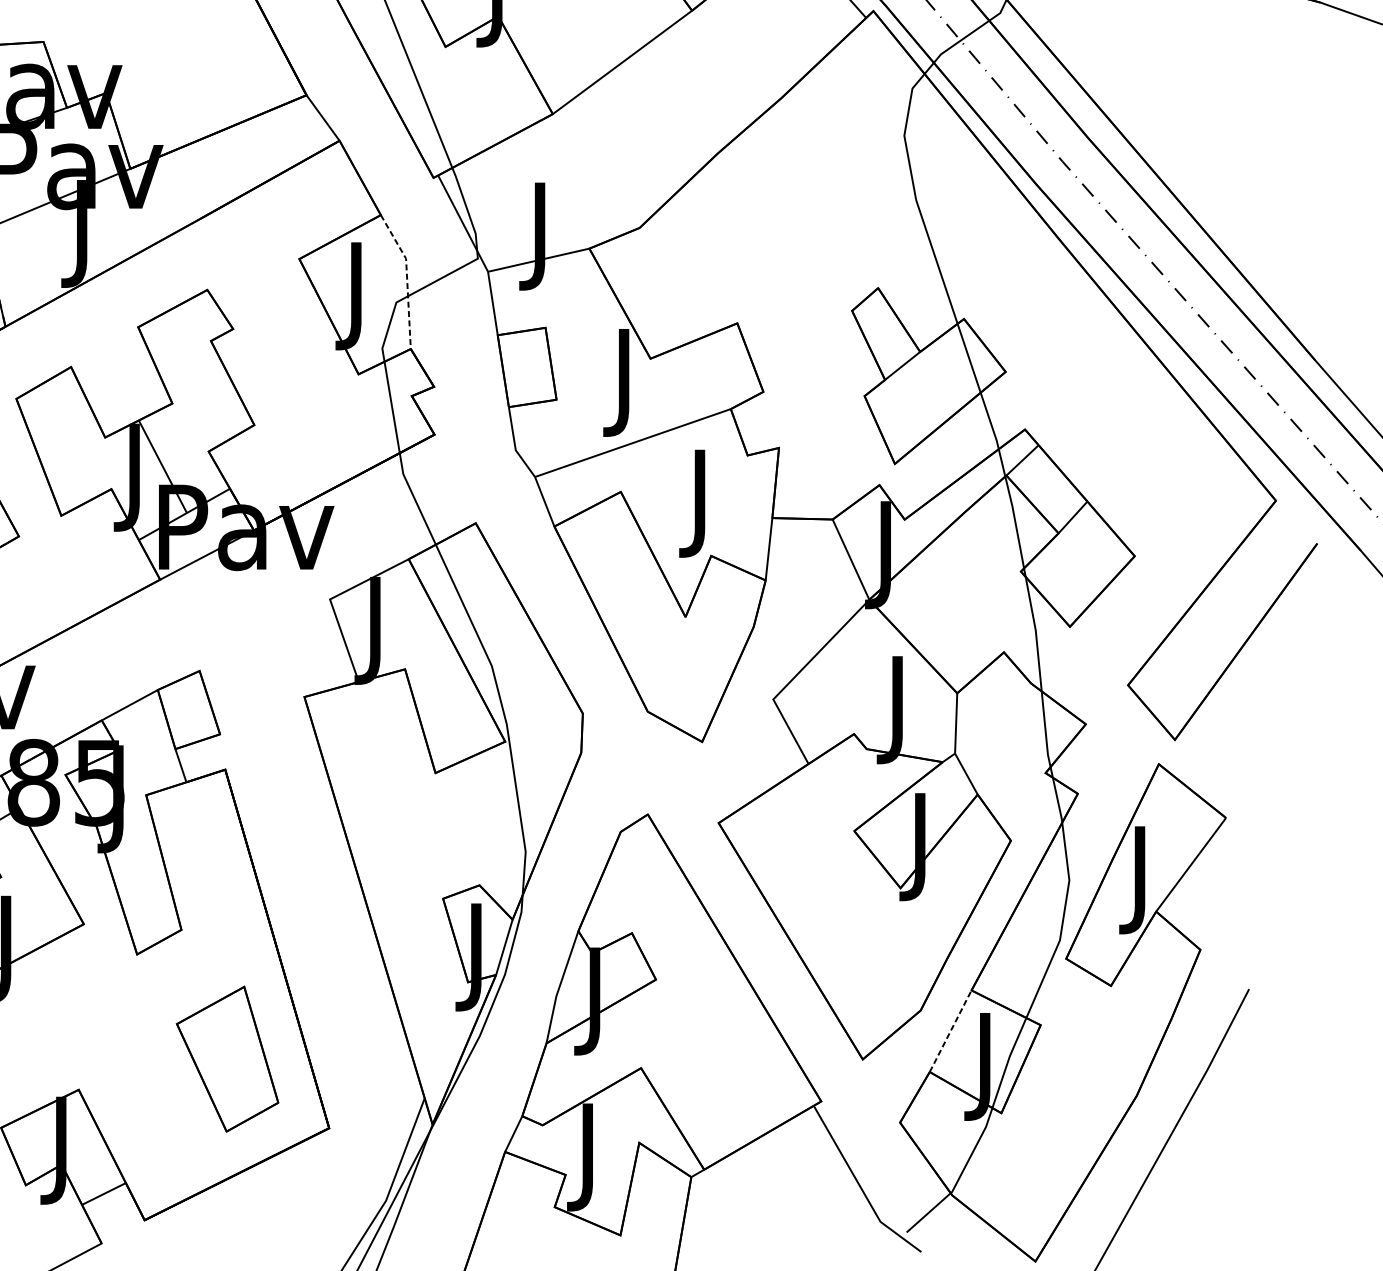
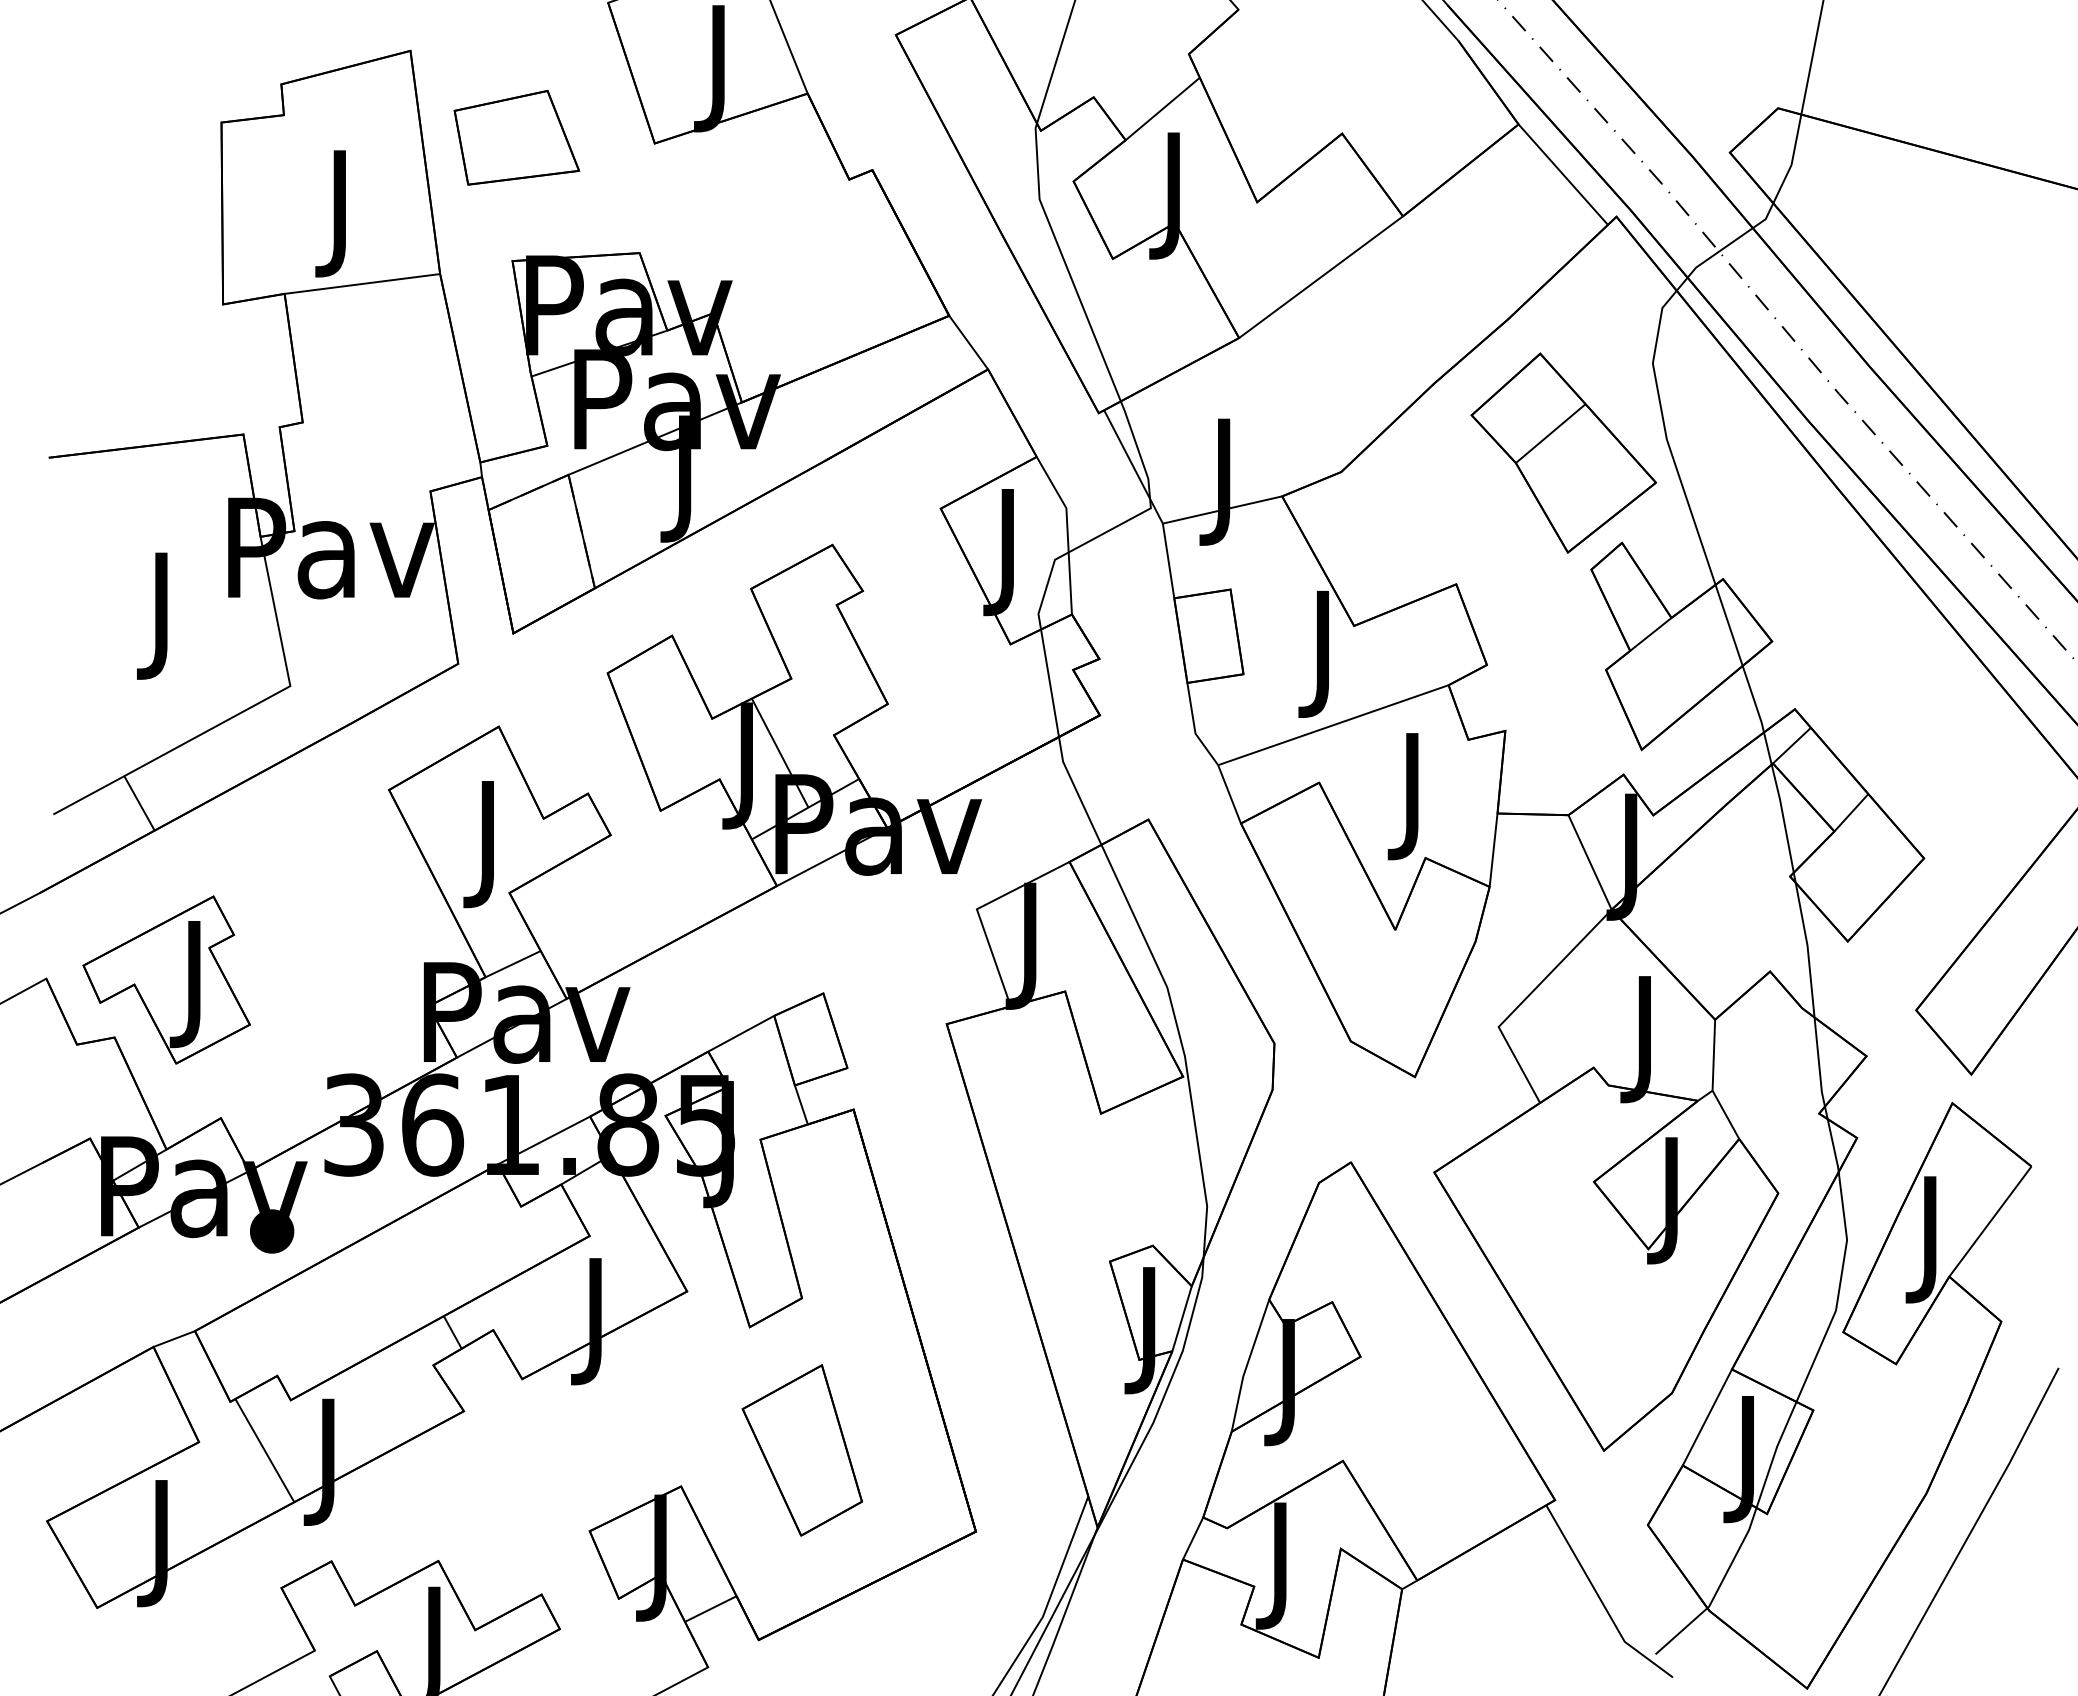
part: (828, 211) -> (1563, 452), added
line: (407, 278) -> (1067, 531), dashed -> solid
line: (950, 1031) -> (1707, 1417), dashed -> solid
part: (226, 1059) -> (801, 1450), moved

